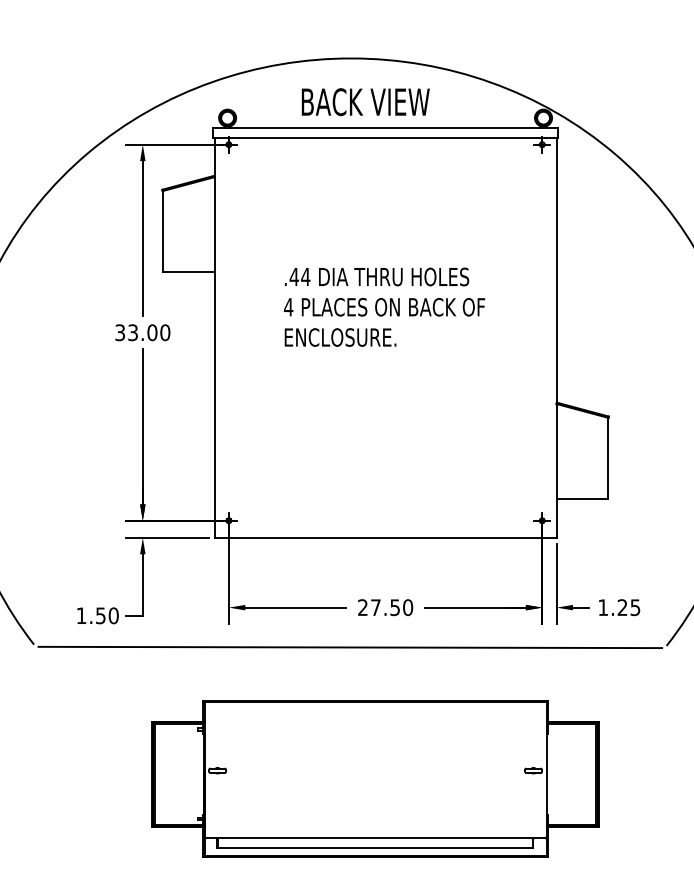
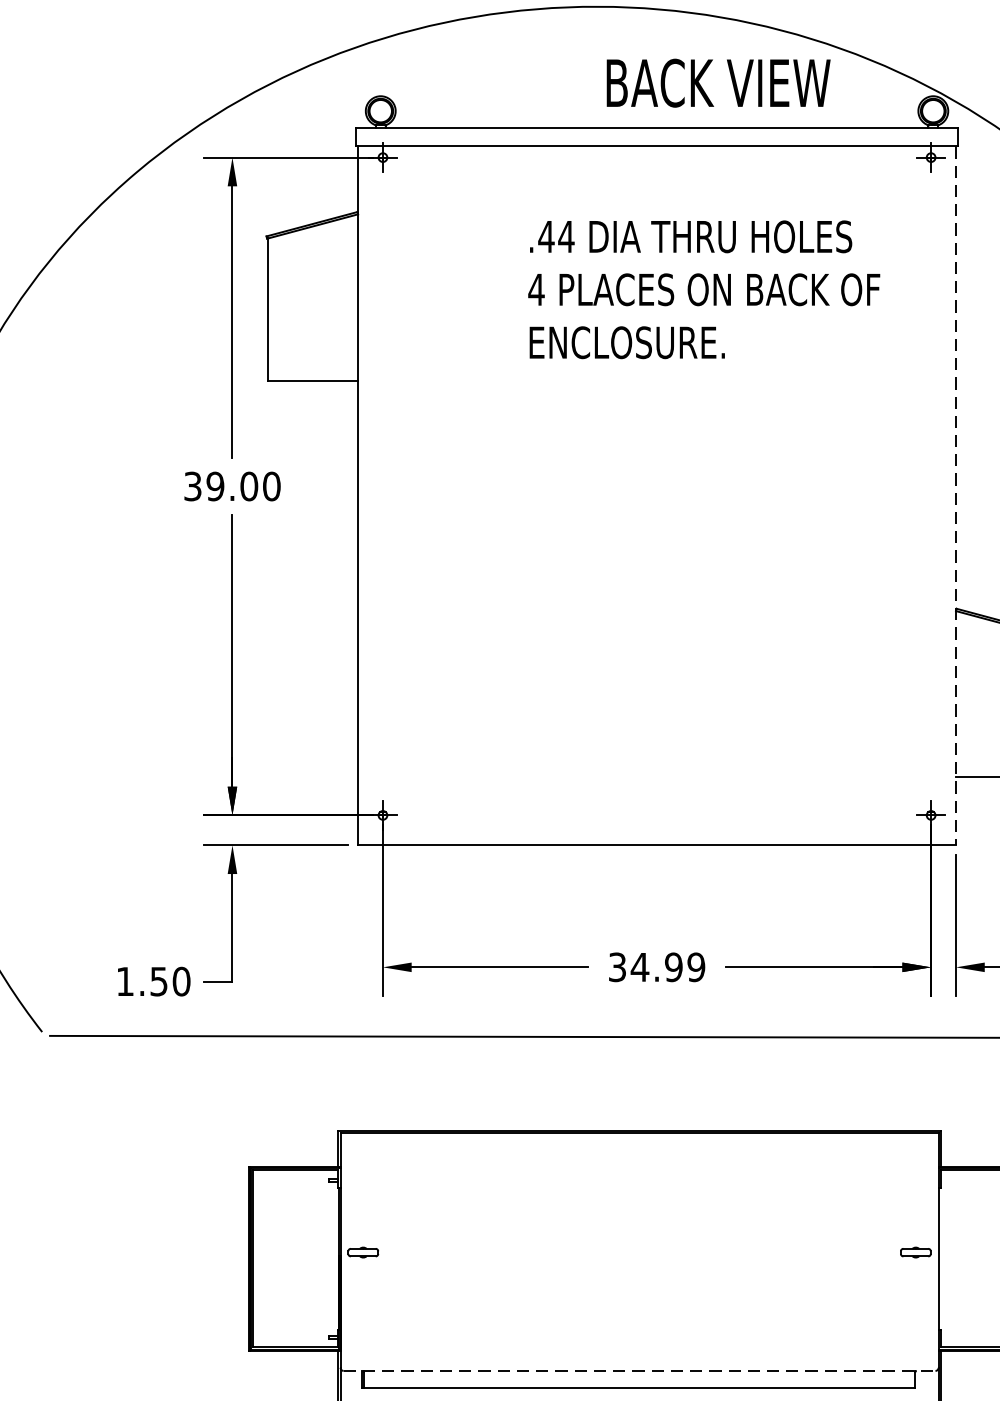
text: (365, 102) -> (718, 83), moved
text: (384, 306) -> (704, 288), moved
text: (133, 332) -> (216, 486), 33.00 -> 39.00
line: (556, 338) -> (956, 496), solid -> dashed
text: (385, 607) -> (656, 967), 27.50 -> 34.99
line: (376, 838) -> (641, 1371), solid -> dashed

